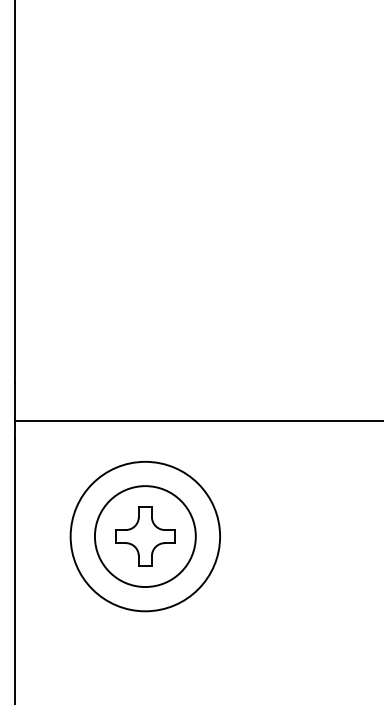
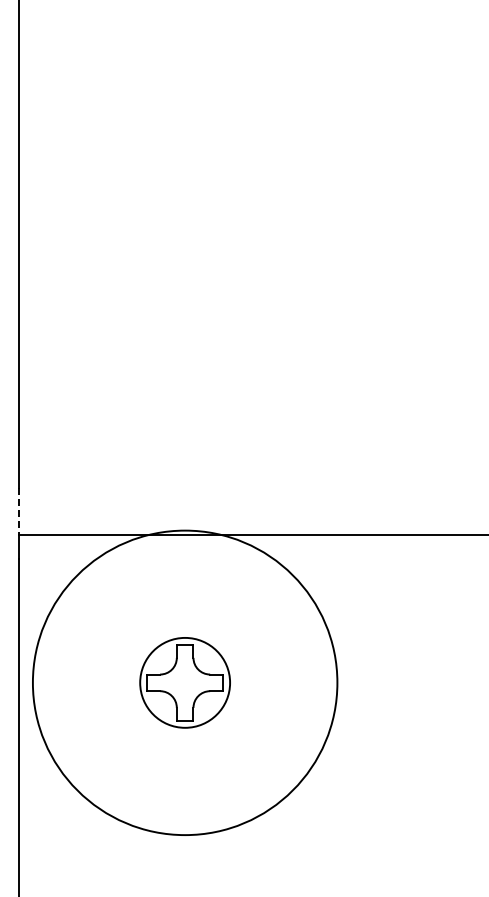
line: (14, 401) -> (18, 511), solid -> dashed
circle: (144, 536) -> (184, 682), size x0.7
circle: (145, 536) -> (185, 682), size x1.6

